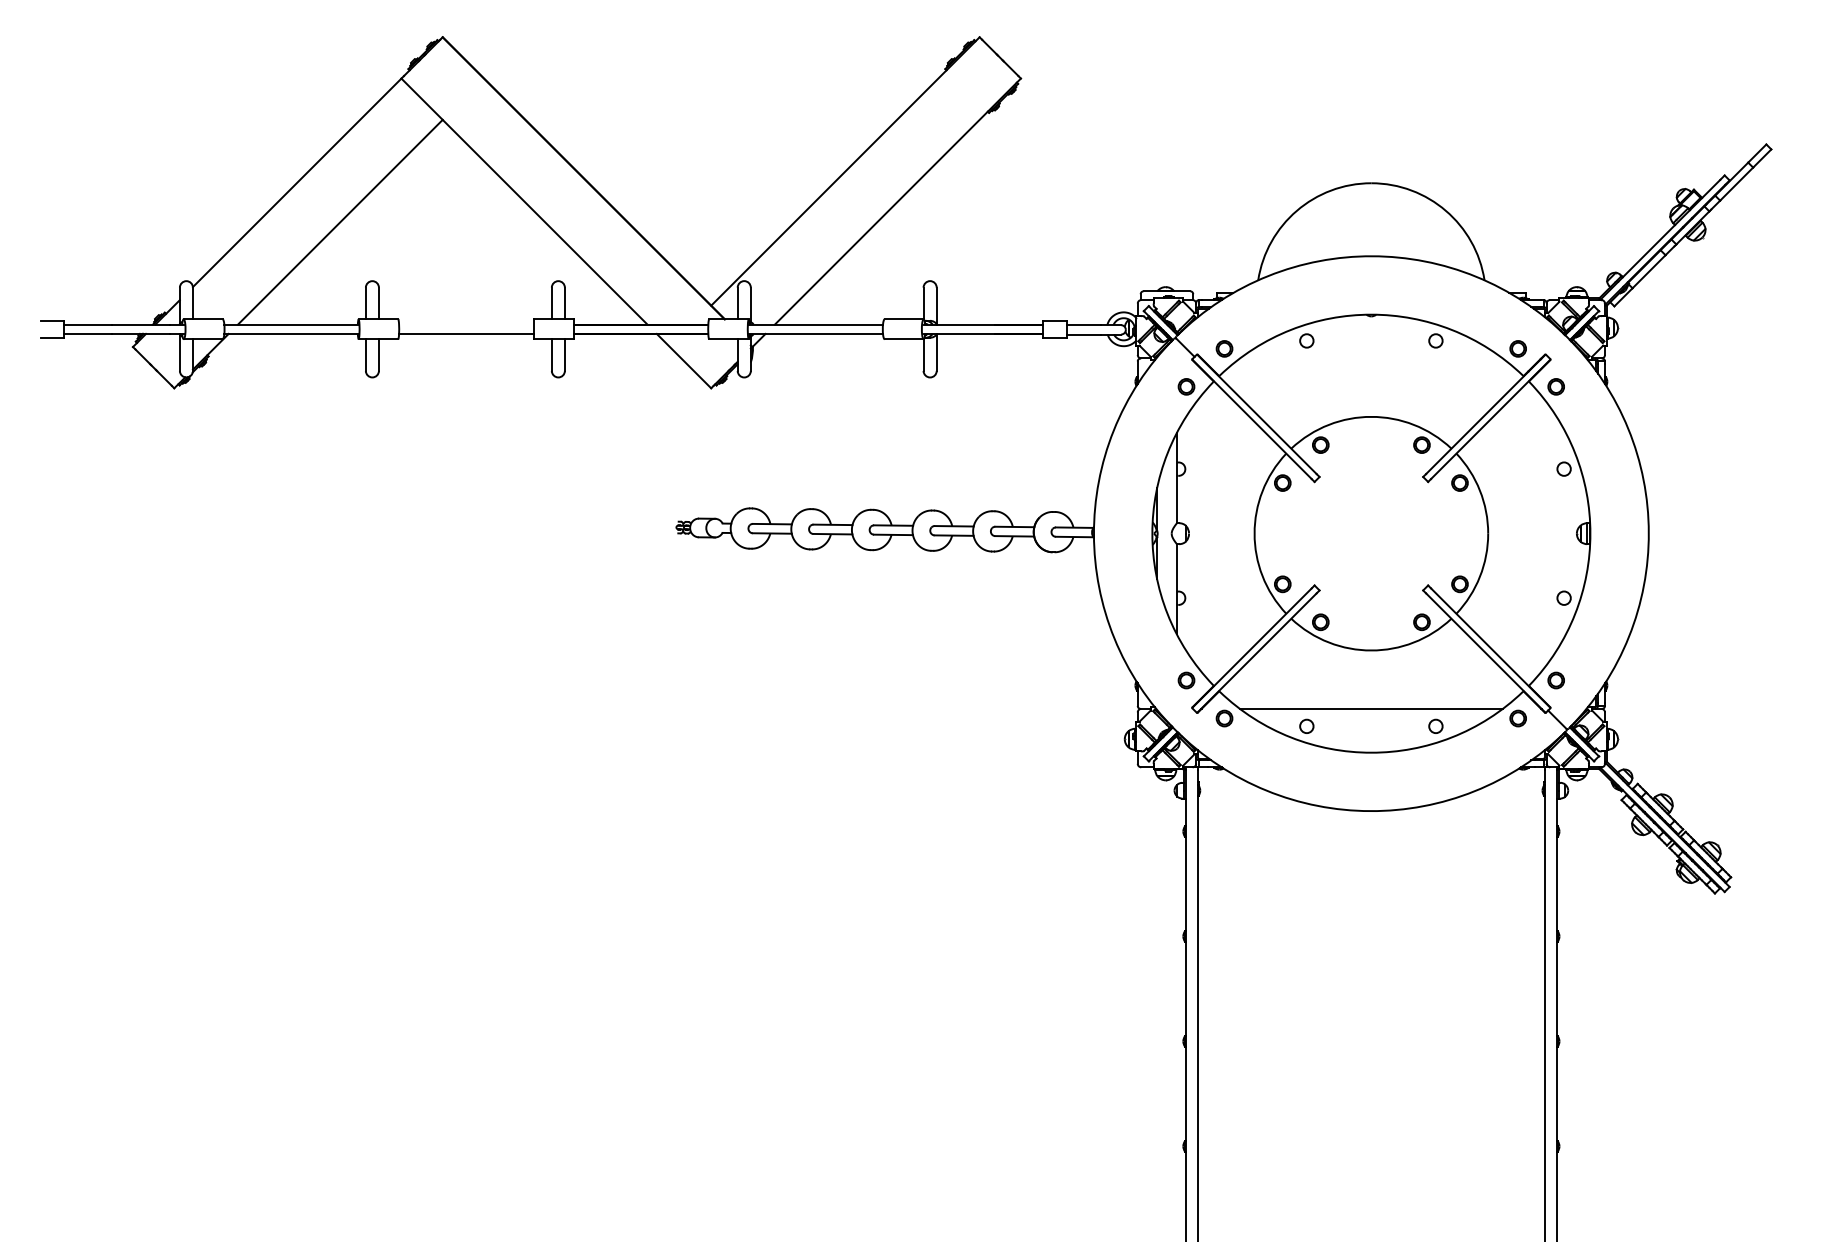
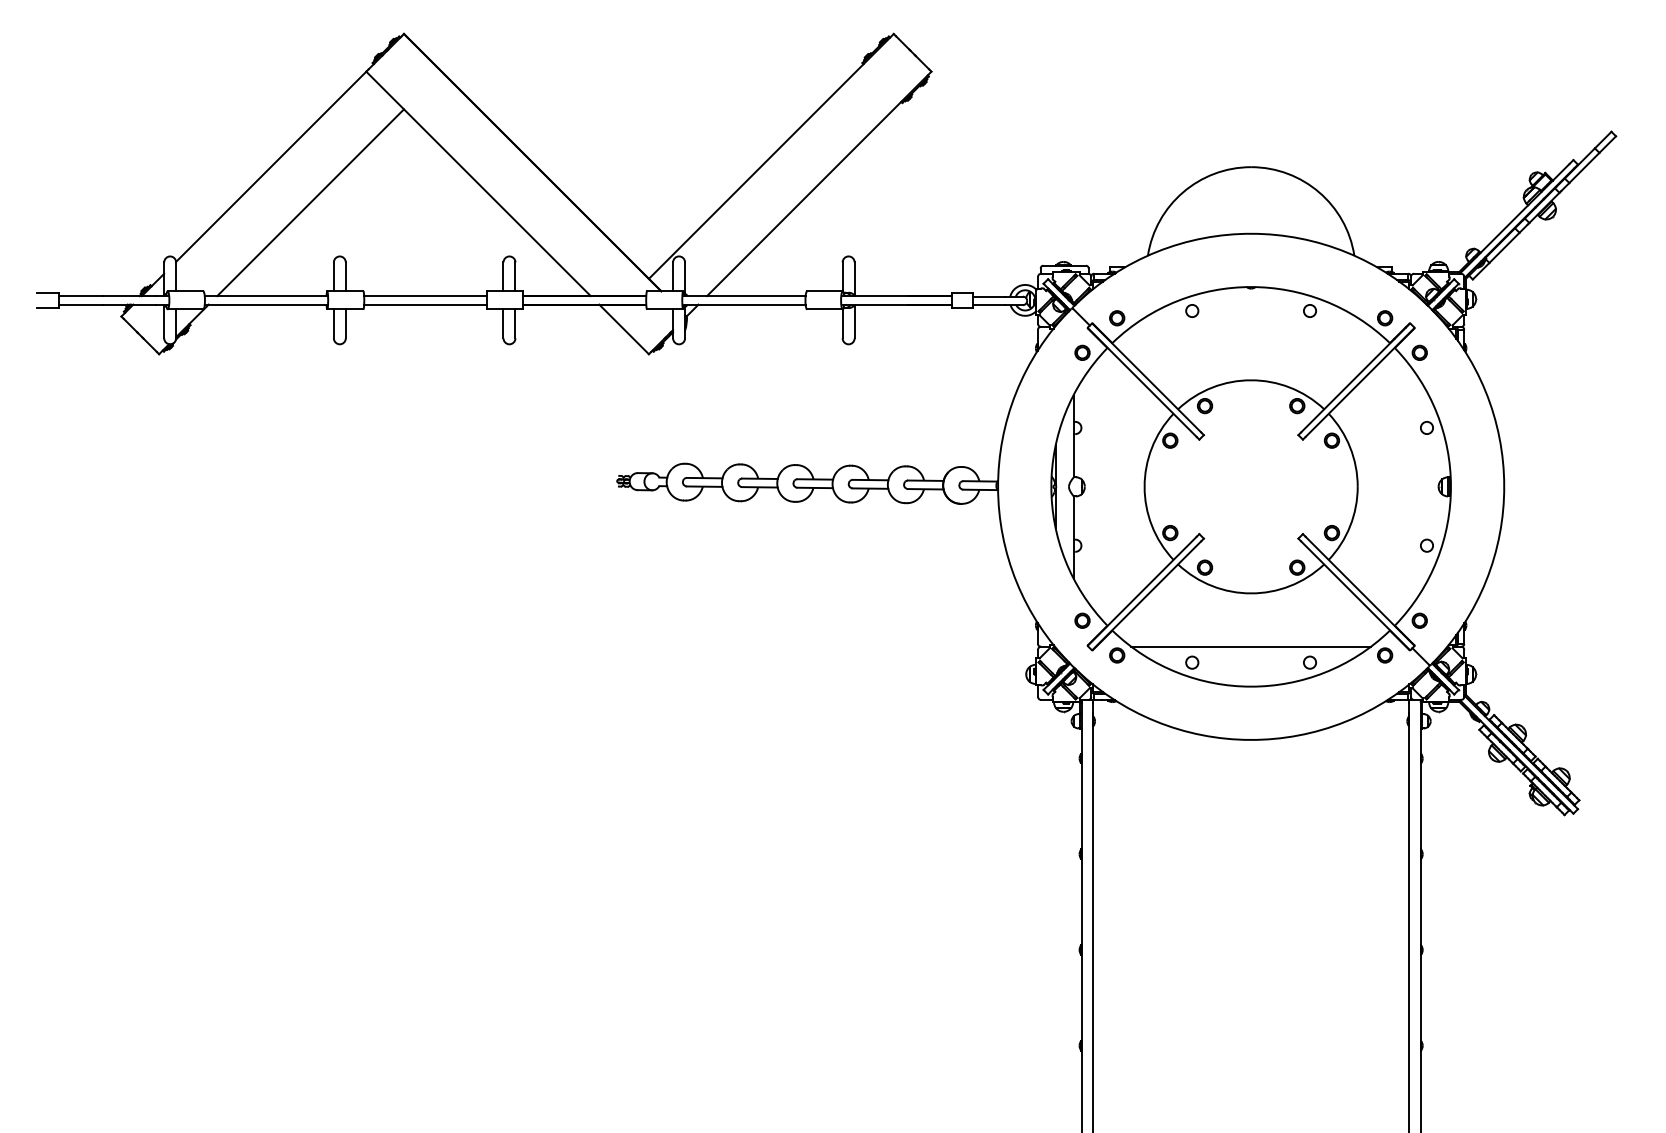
line: (466, 325) -> (425, 296), added

